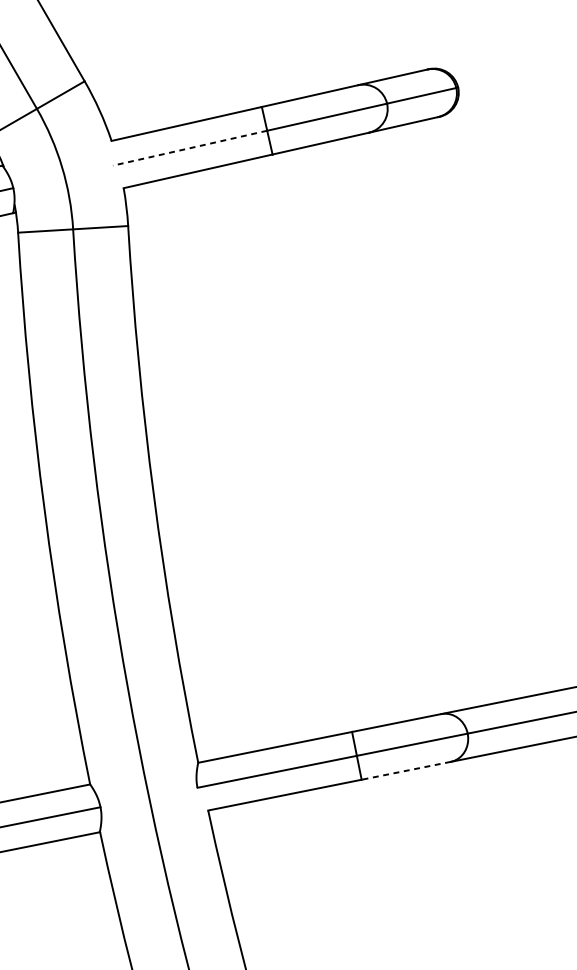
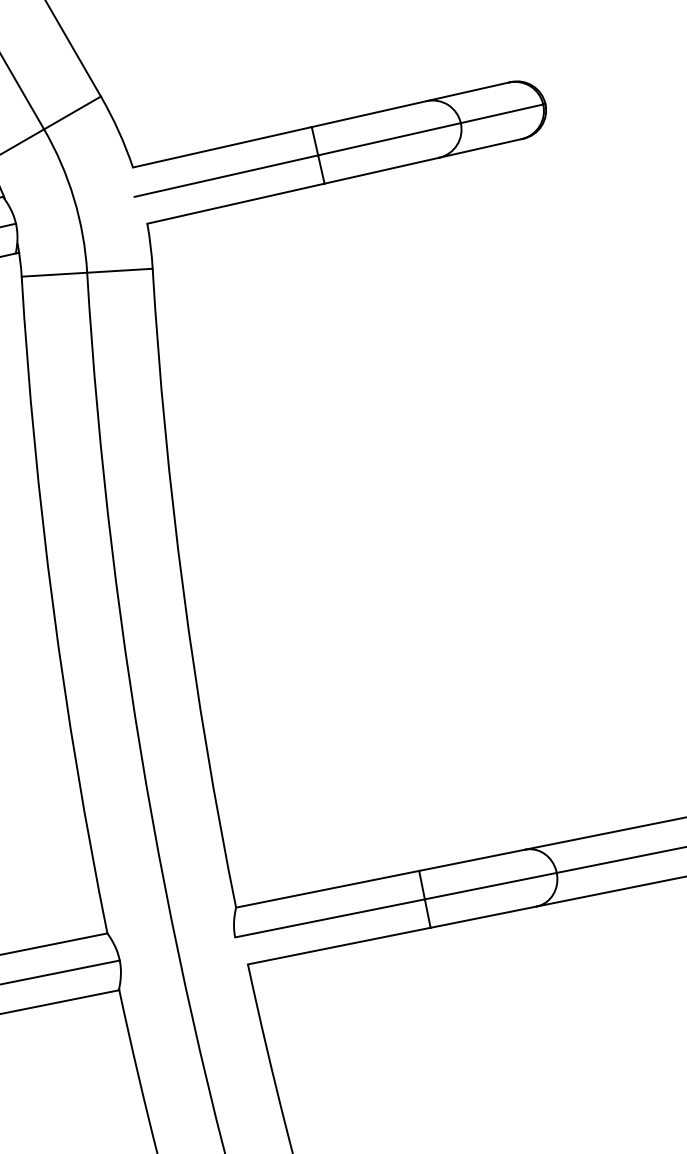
line: (189, 148) -> (225, 176), dashed -> solid
line: (406, 771) -> (483, 917), dashed -> solid

